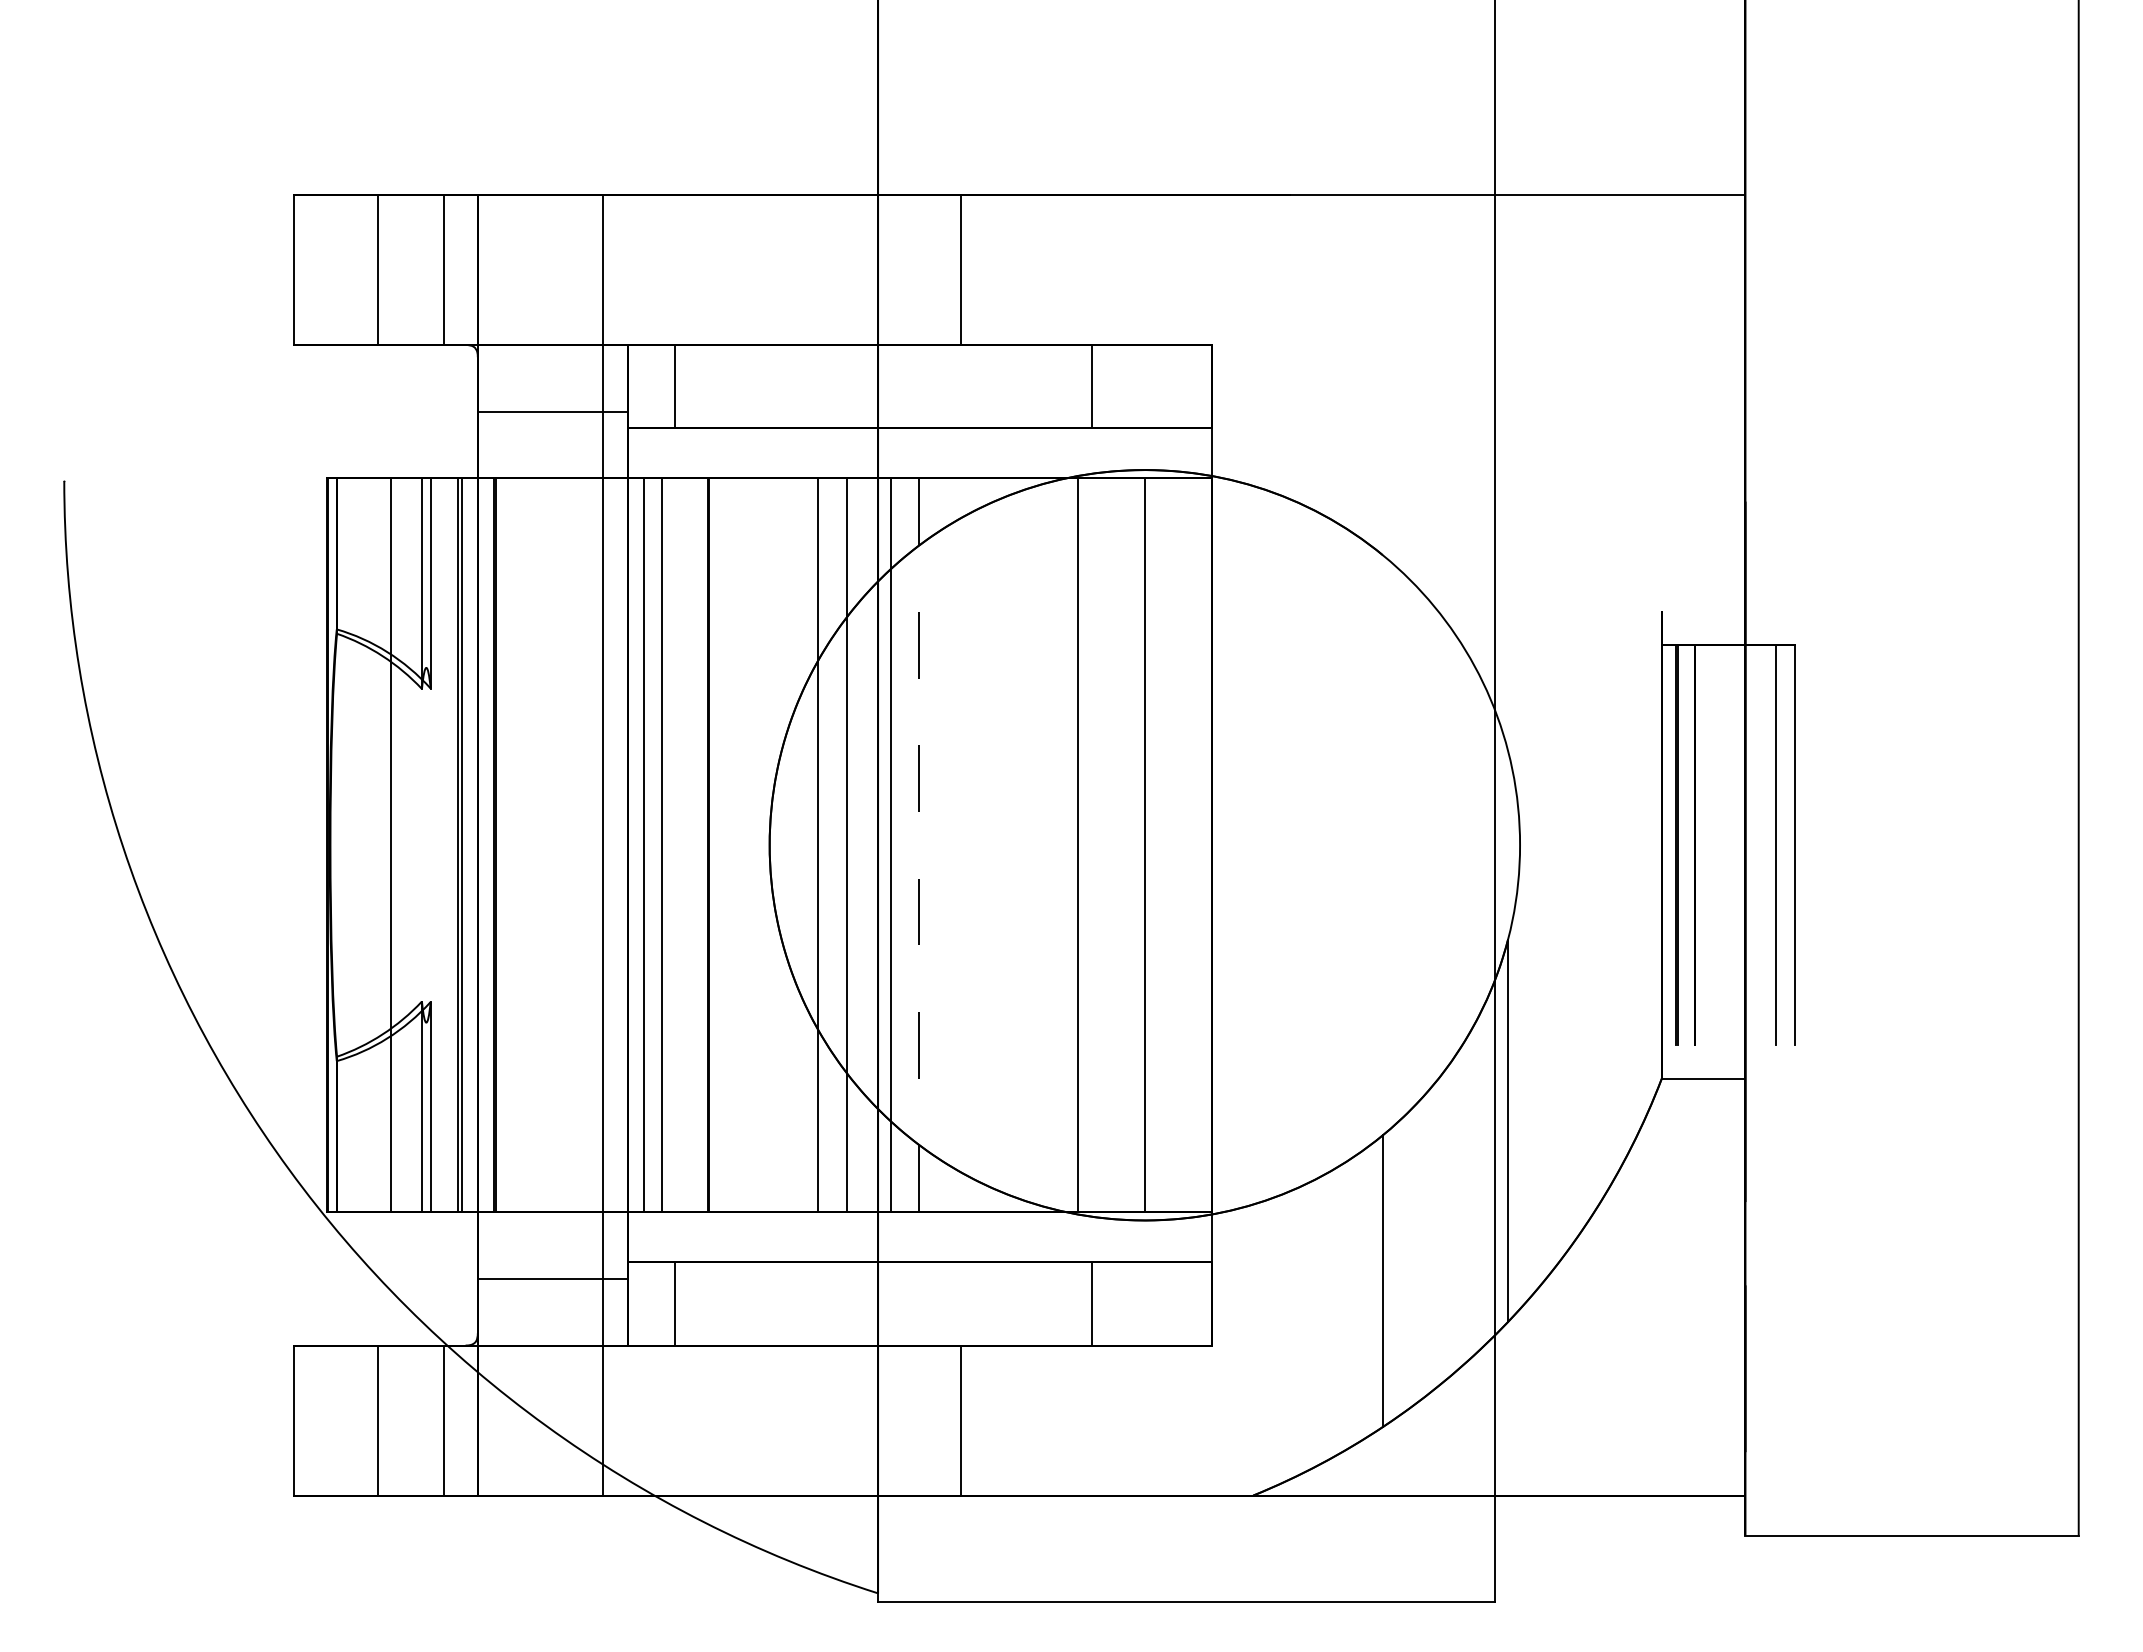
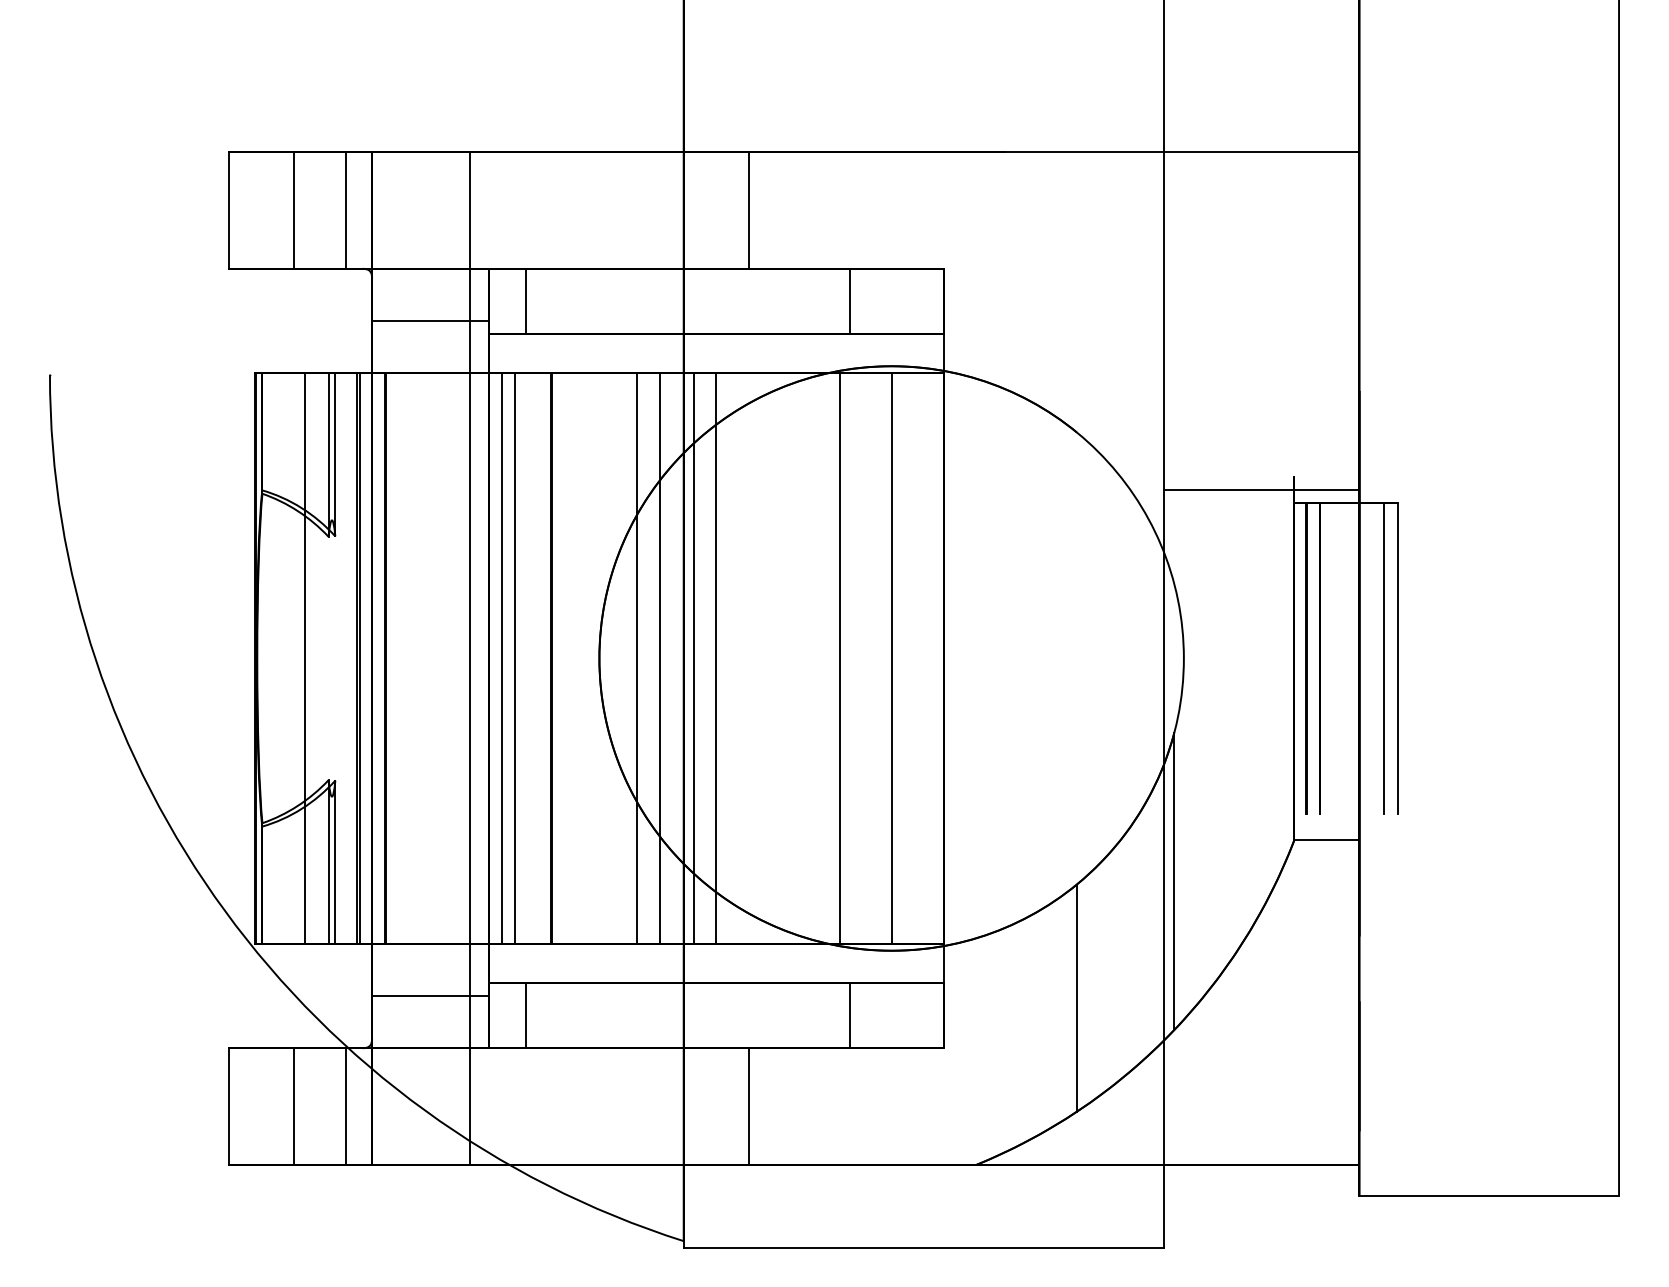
line: (1620, 628) -> (1262, 489), added
line: (919, 845) -> (716, 658), dashed -> solid

